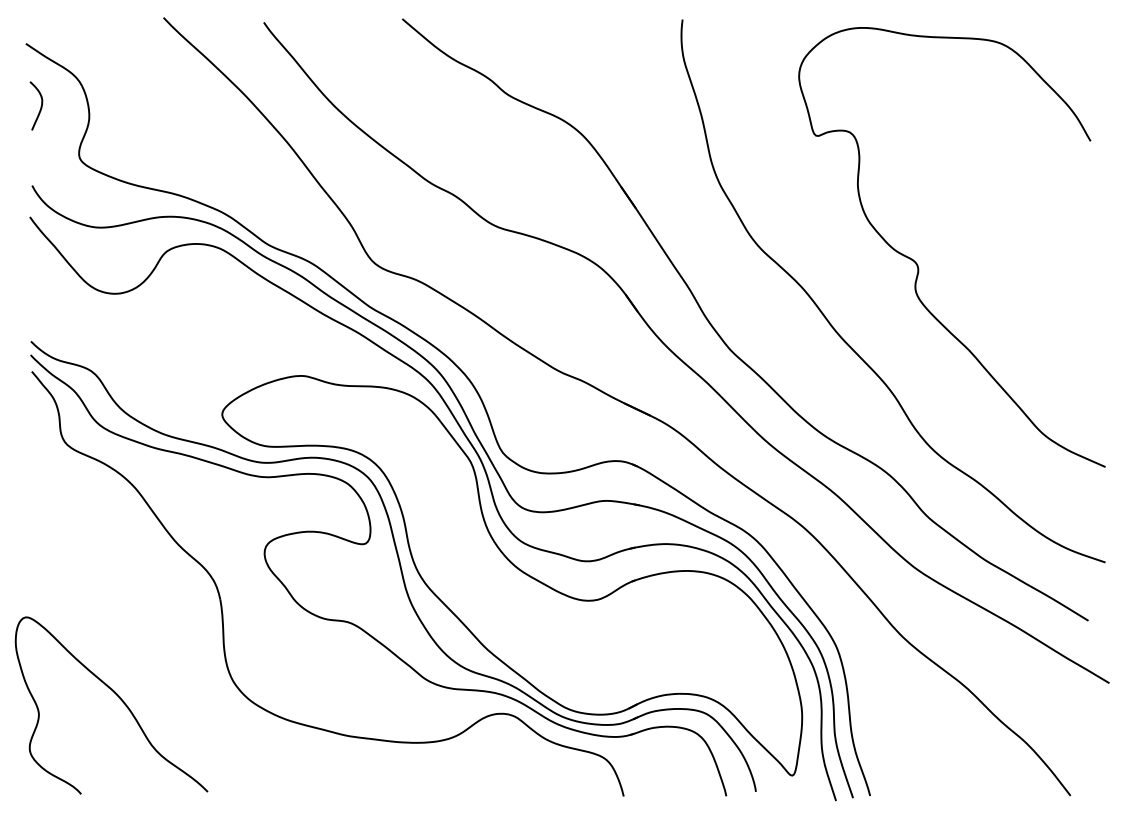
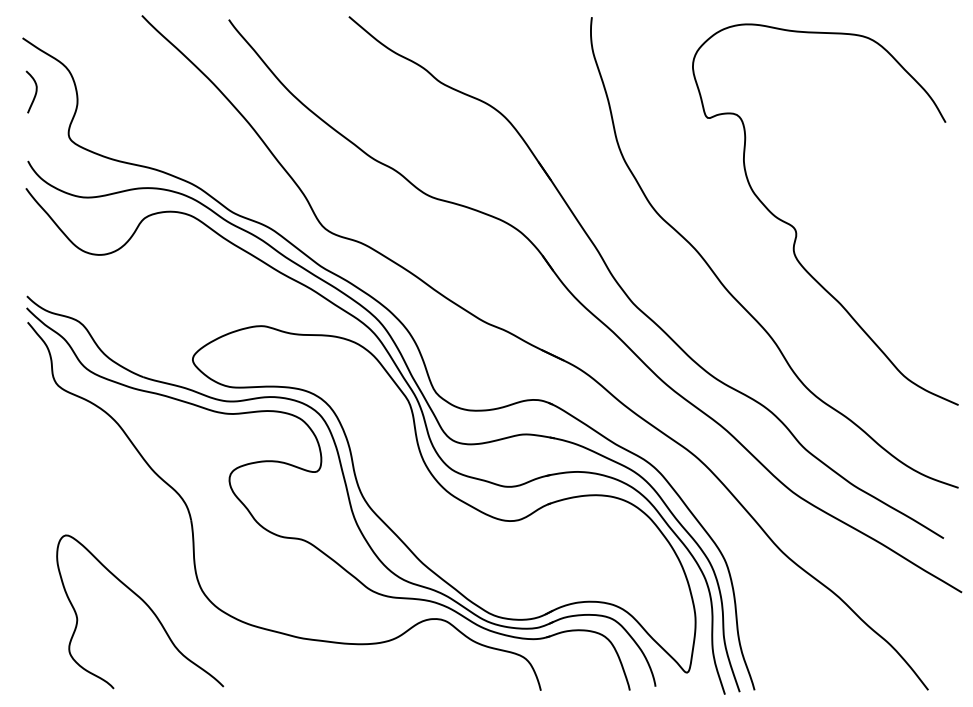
curve: (118, 697) -> (146, 604), moved

